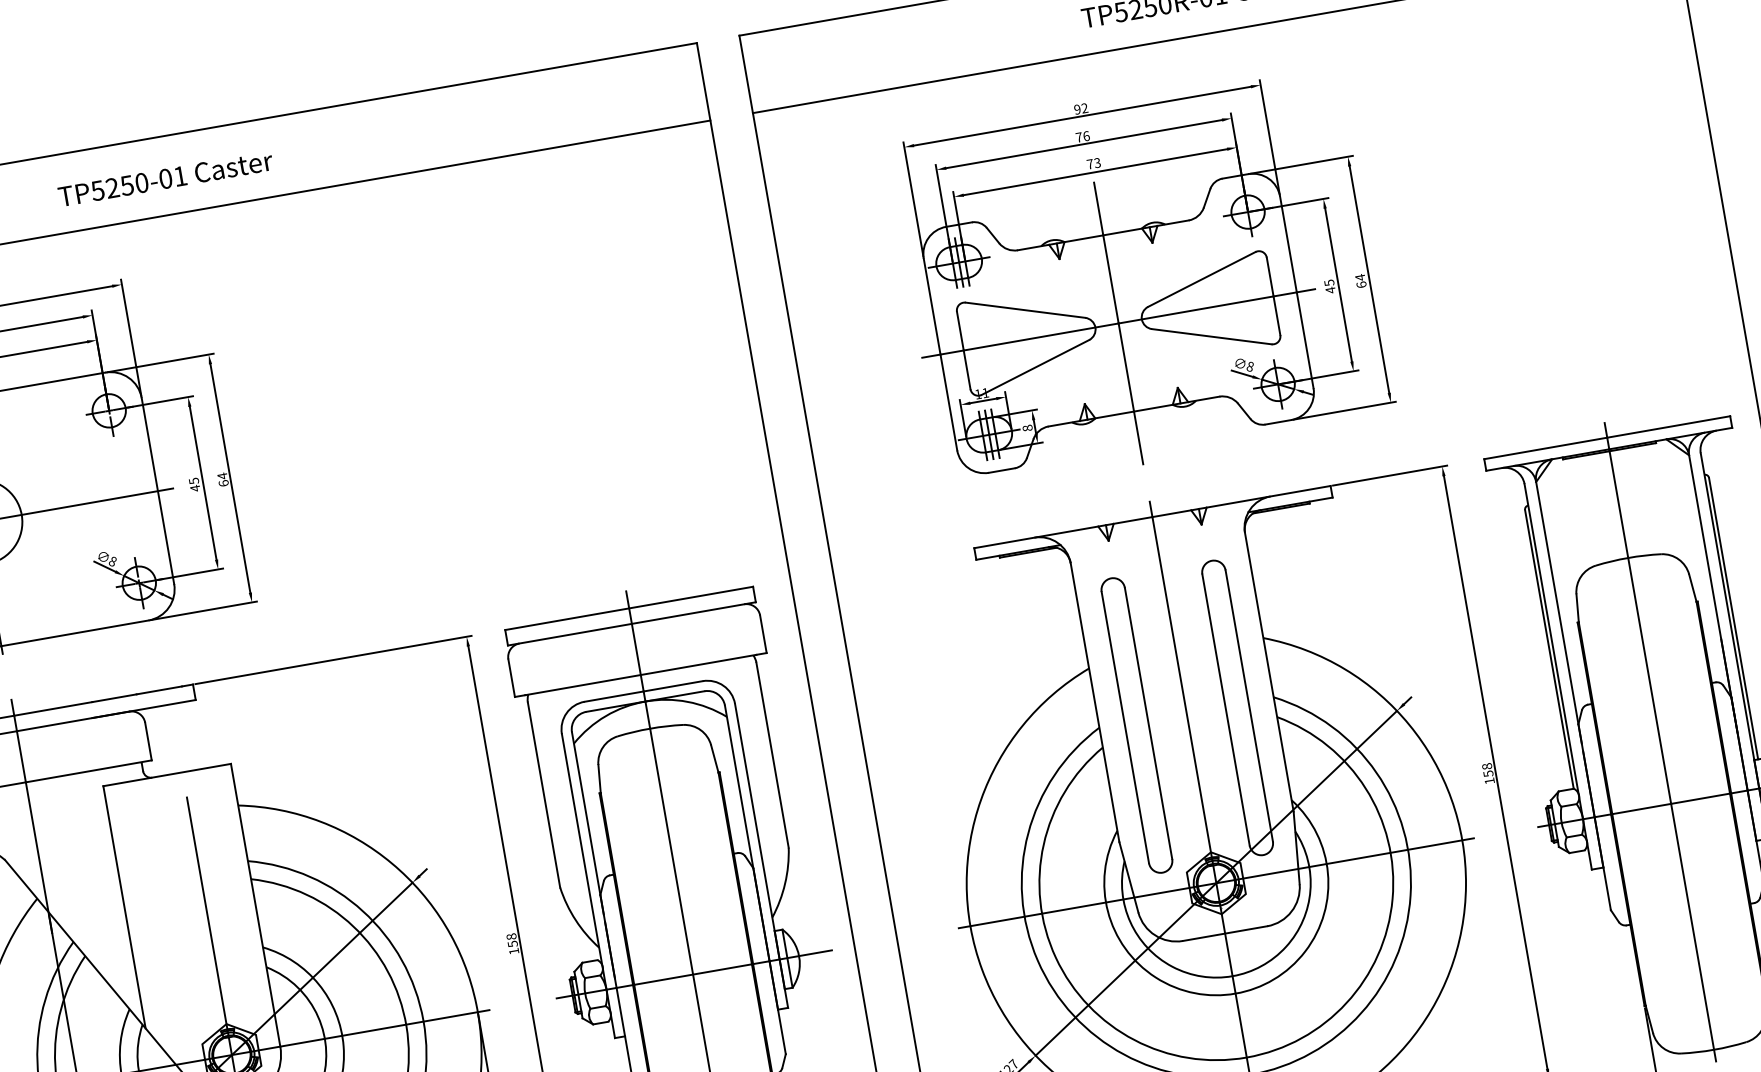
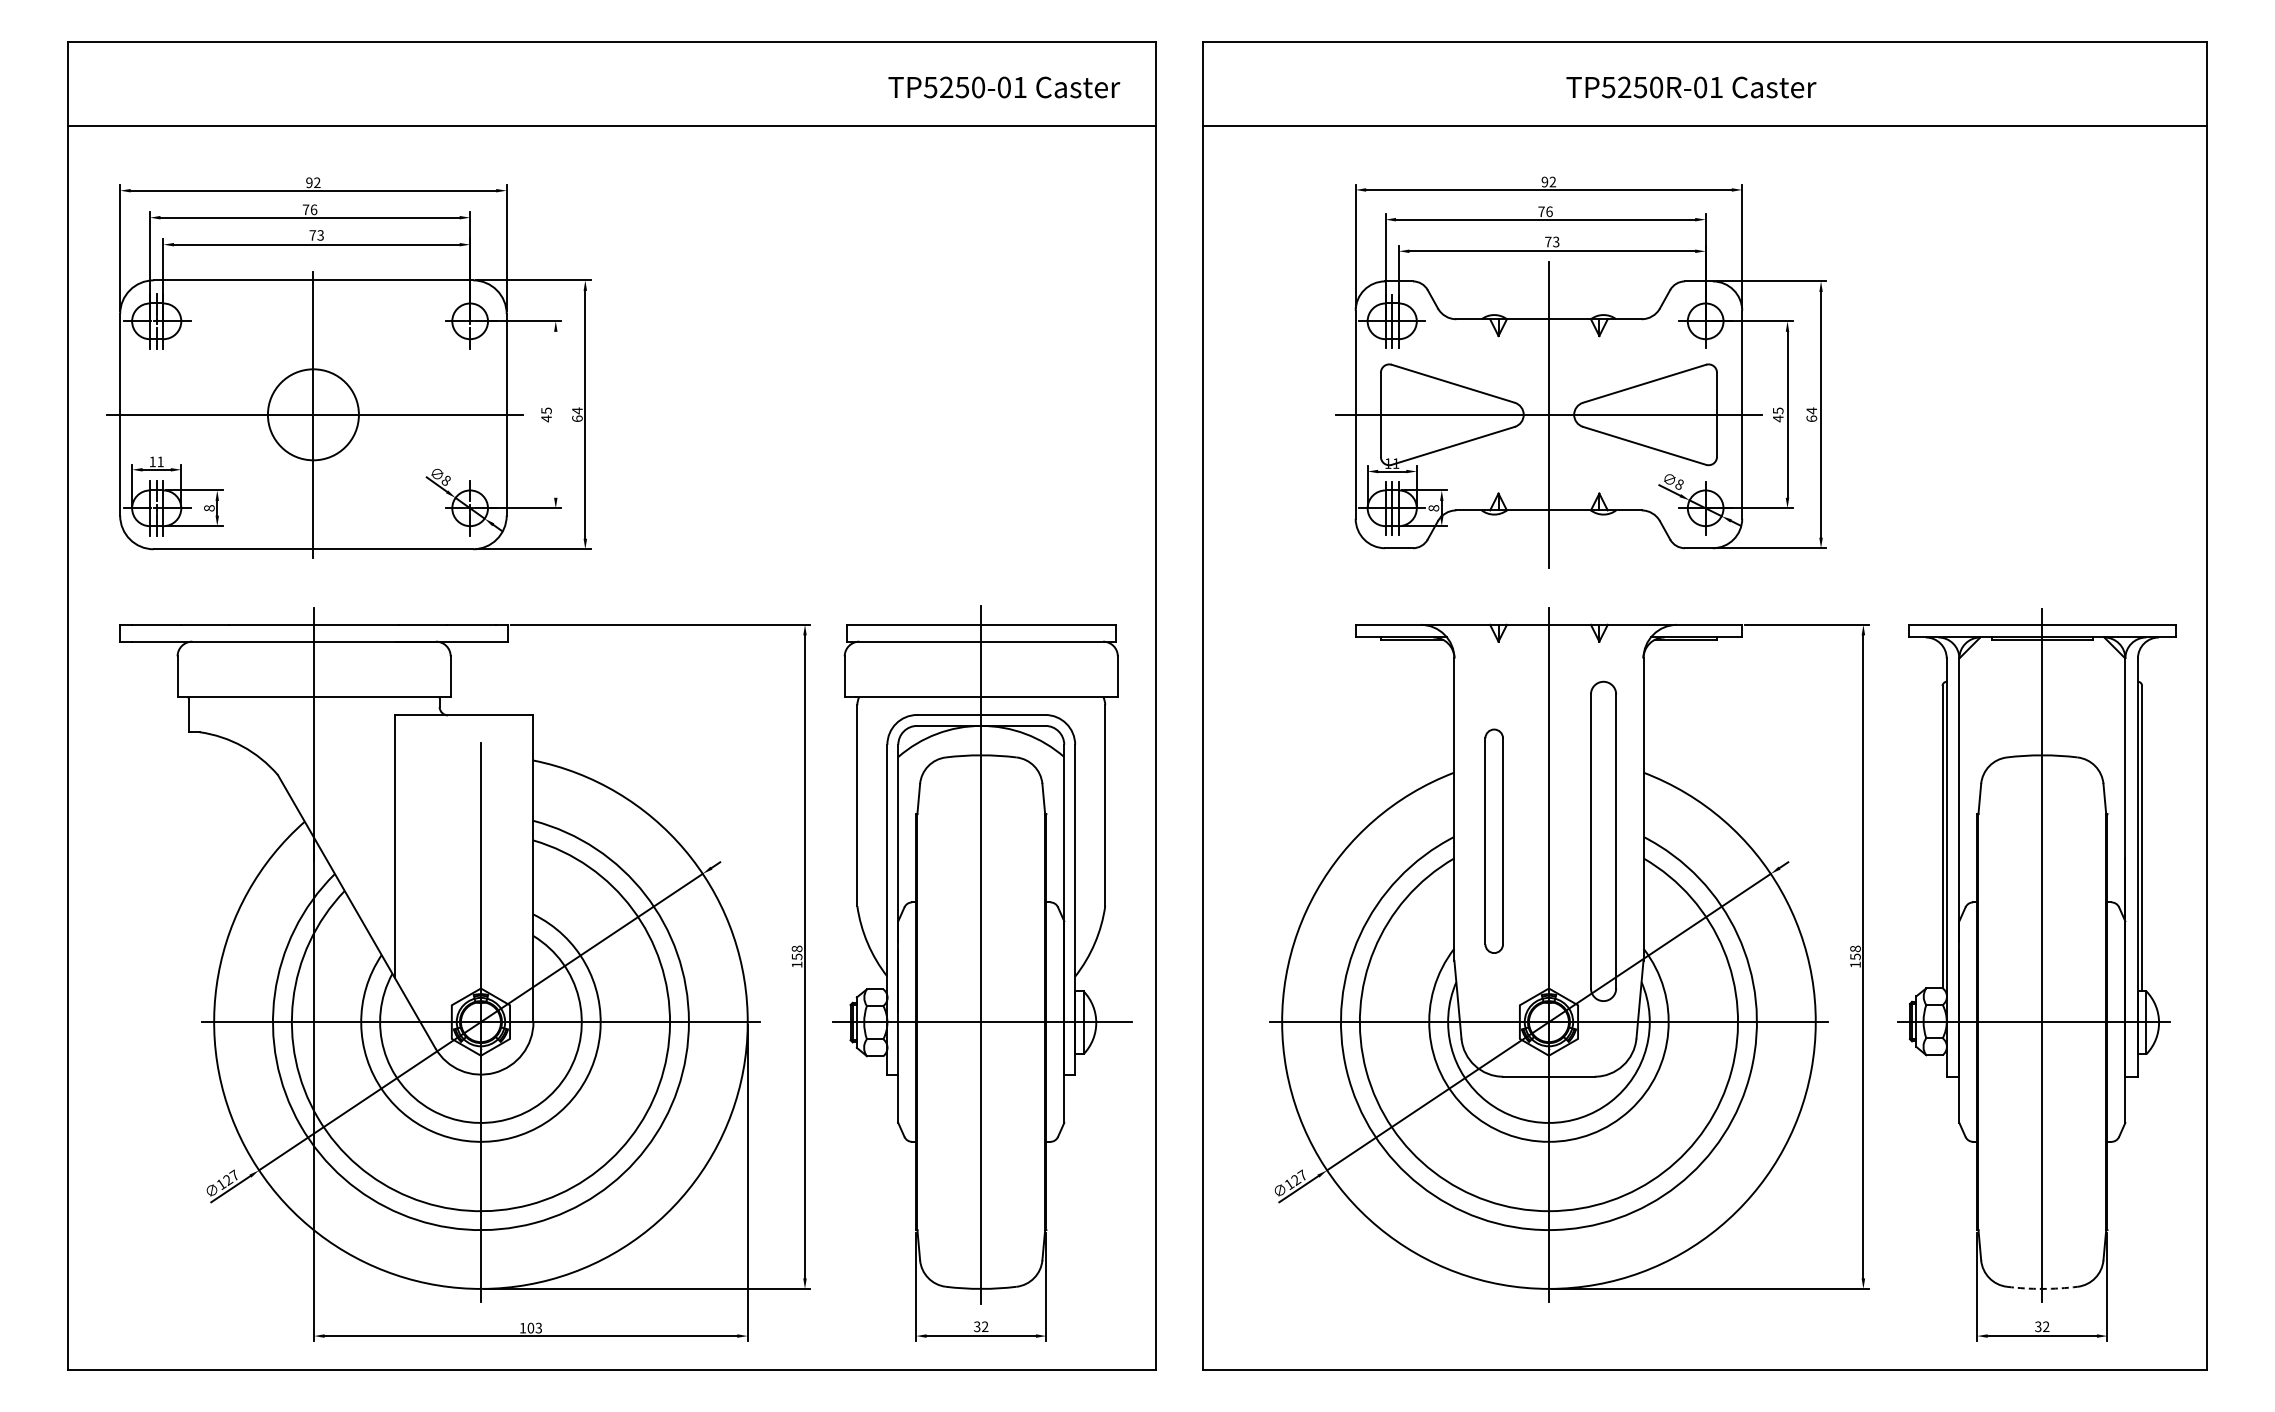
text: (165, 178) -> (1004, 87), moved
line: (202, 482) -> (555, 414), removed
part: (1136, 724) -> (1493, 840), size x0.7
arc: (1714, 1049) -> (2042, 1288), solid -> dashed

